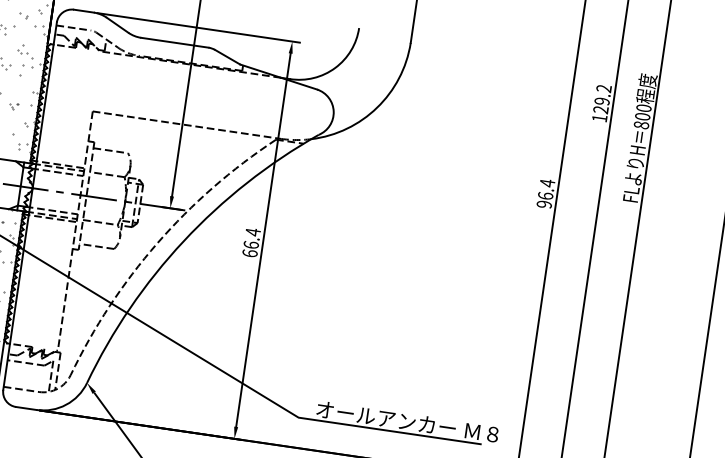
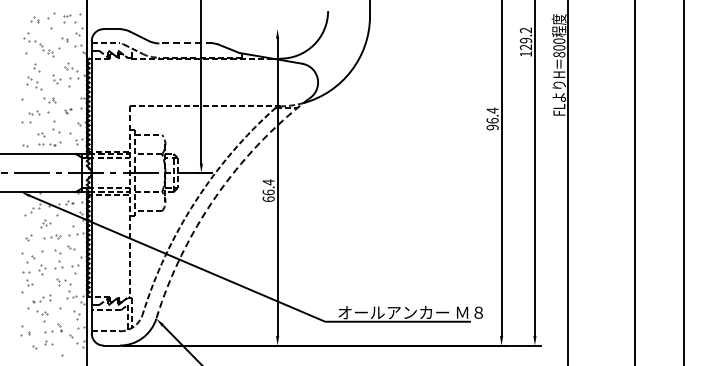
line: (198, 28) -> (202, 29), removed
line: (175, 42) -> (186, 43), solid -> dashed
arc: (183, 241) -> (215, 197), solid -> dashed

